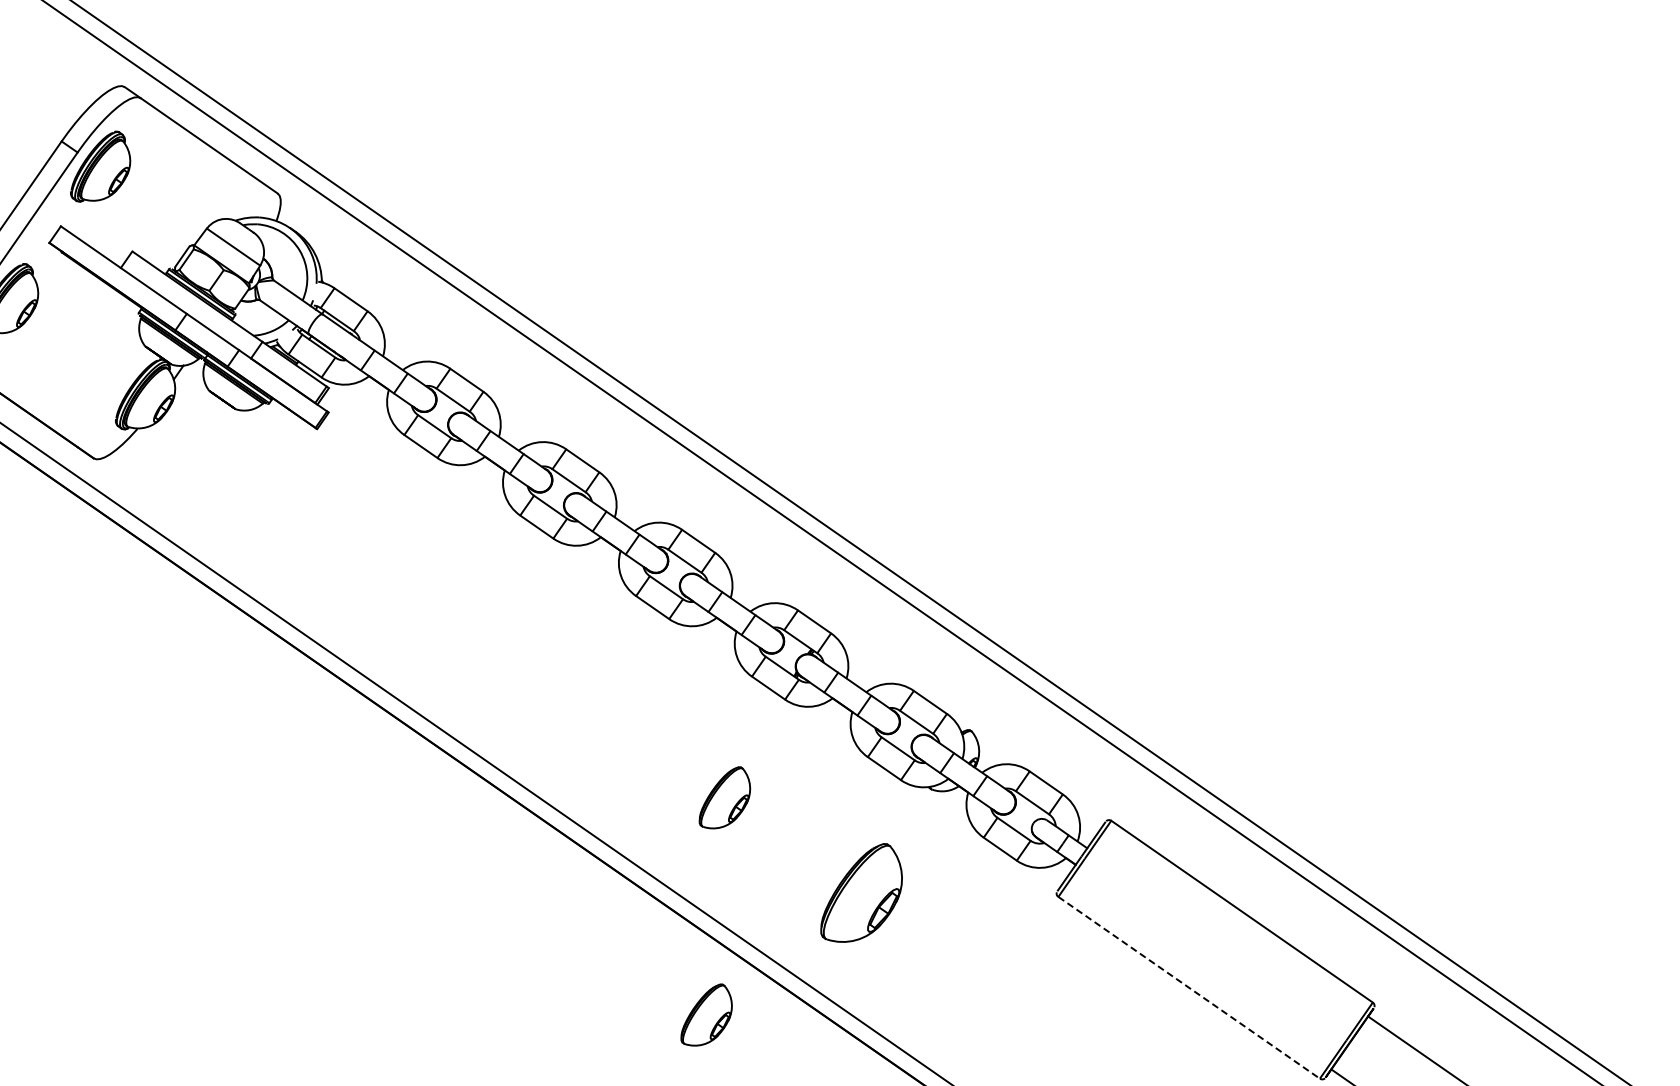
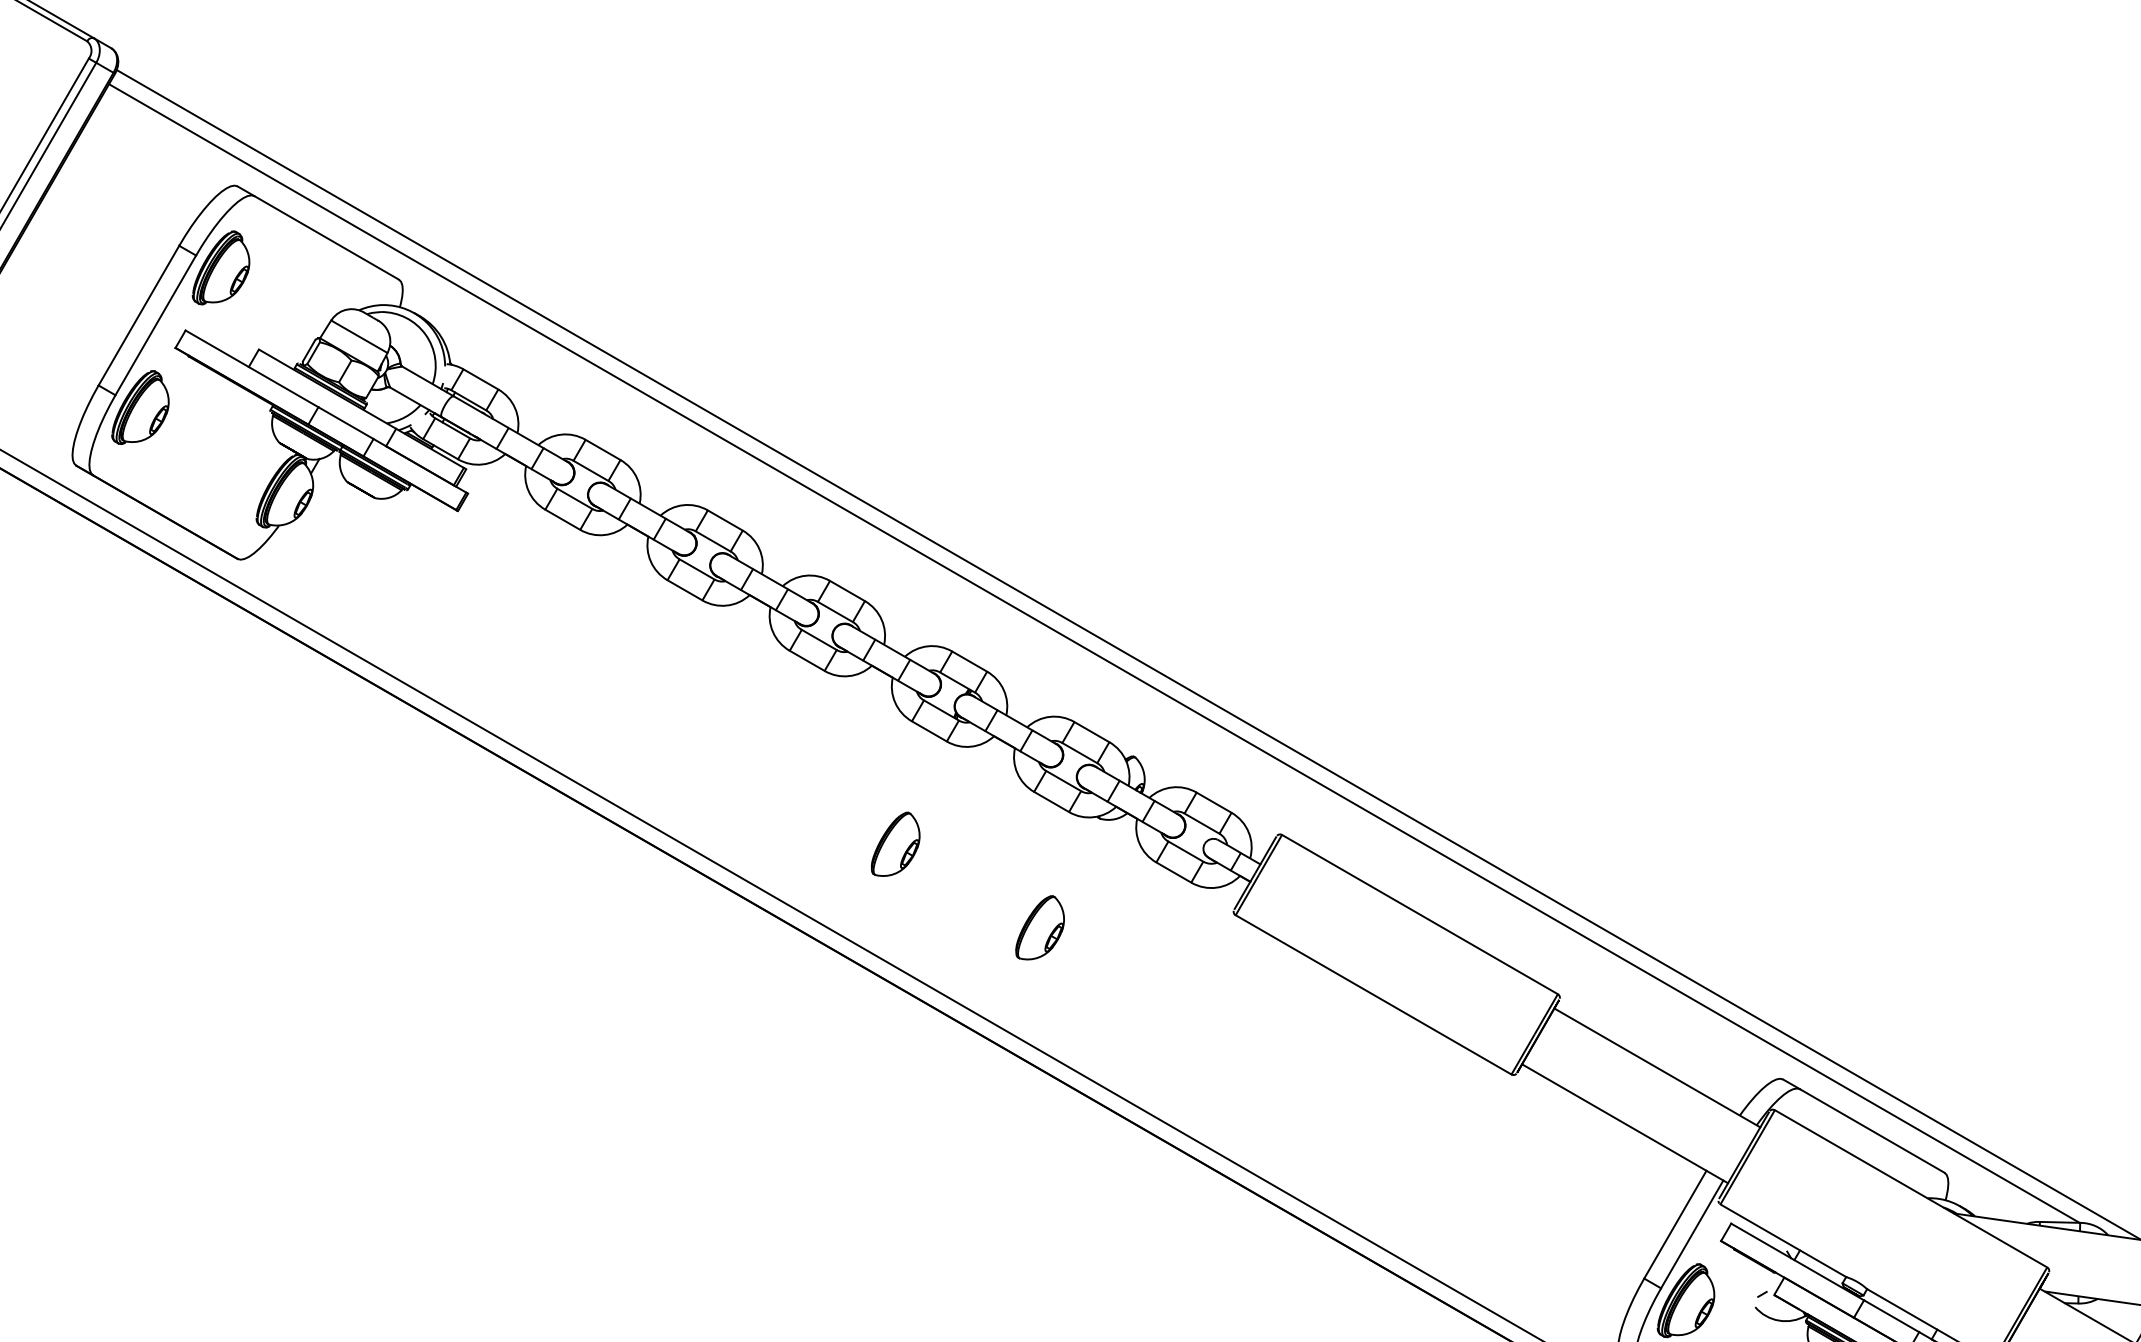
part: (861, 892) -> (1039, 927), size x0.62
line: (1189, 988) -> (1374, 995), dashed -> solid
part: (707, 1014) -> (895, 1061), removed

